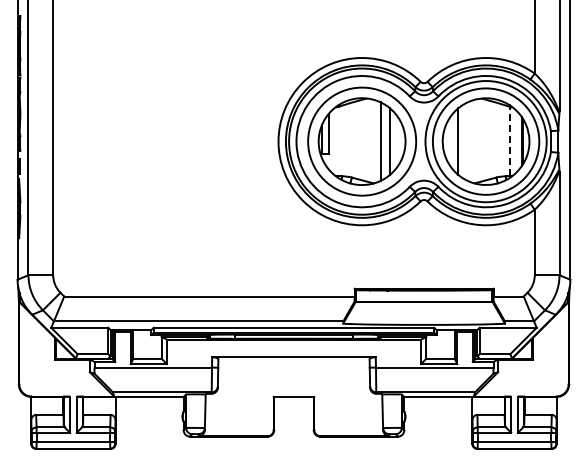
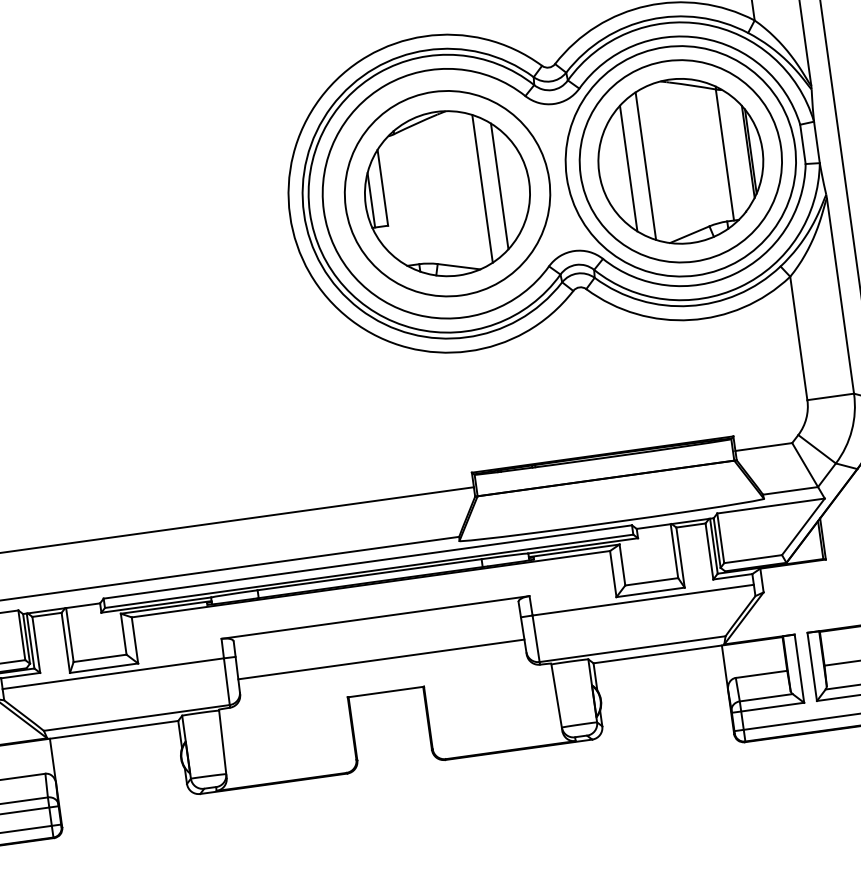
line: (467, 141) -> (645, 165), added
line: (509, 141) -> (724, 154), dashed -> solid
line: (293, 379) -> (380, 659), added

